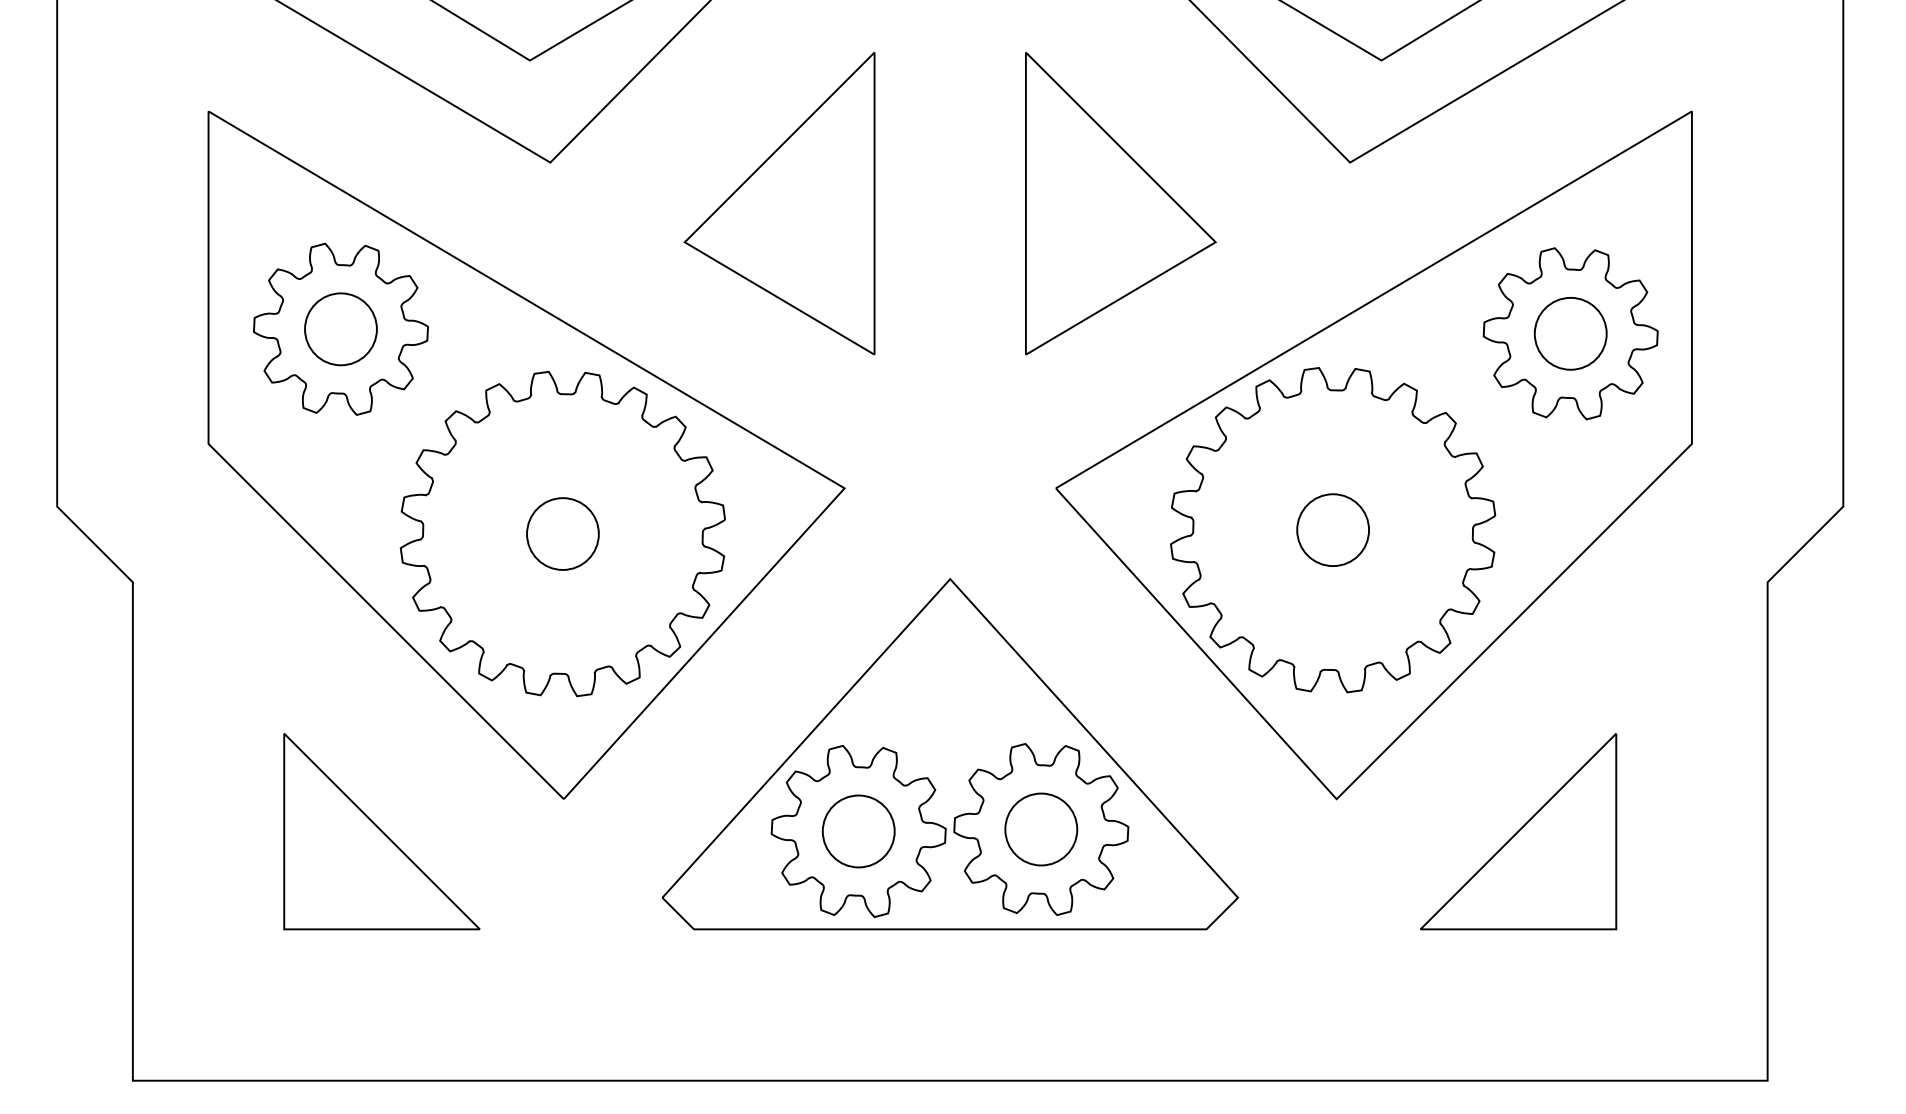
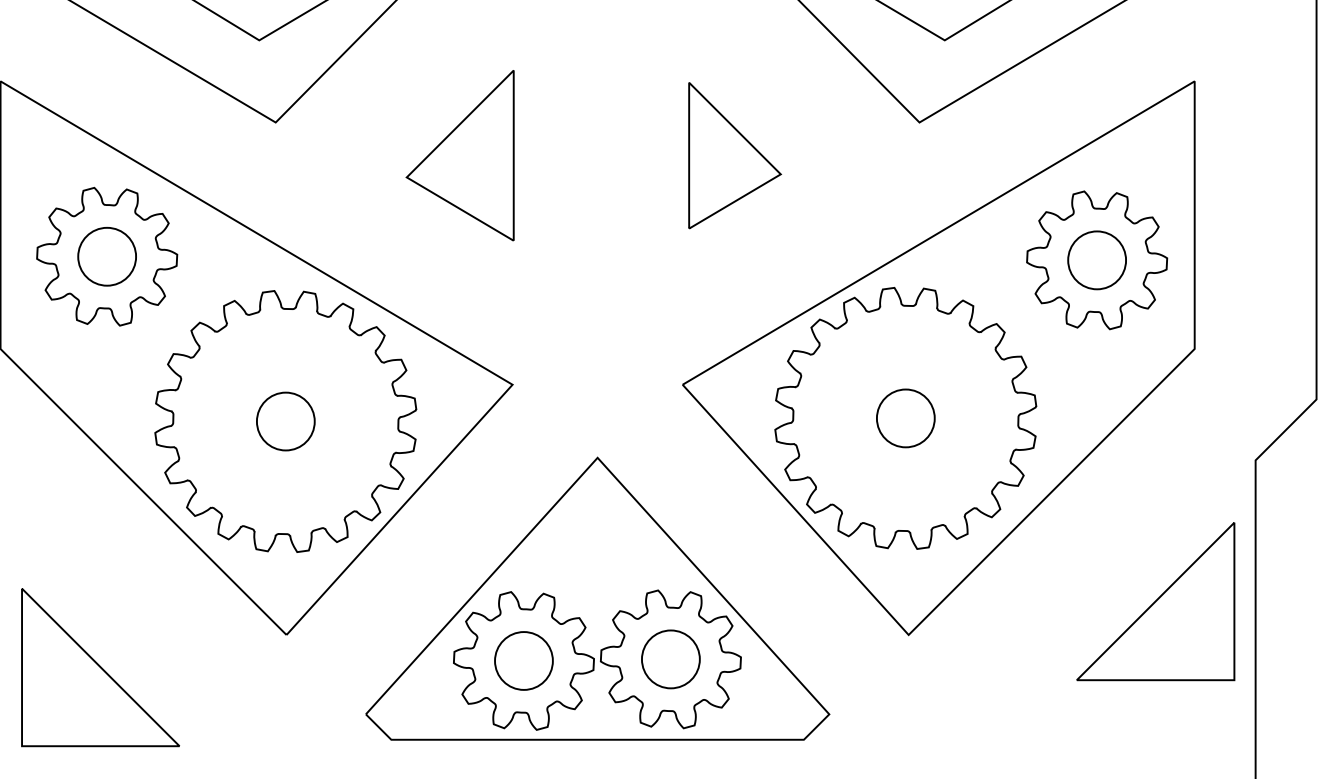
part: (779, 203) -> (460, 155), size x0.7
part: (1120, 203) -> (734, 155), size x0.6
part: (381, 831) -> (100, 667), moved
part: (1518, 831) -> (1155, 601), moved

